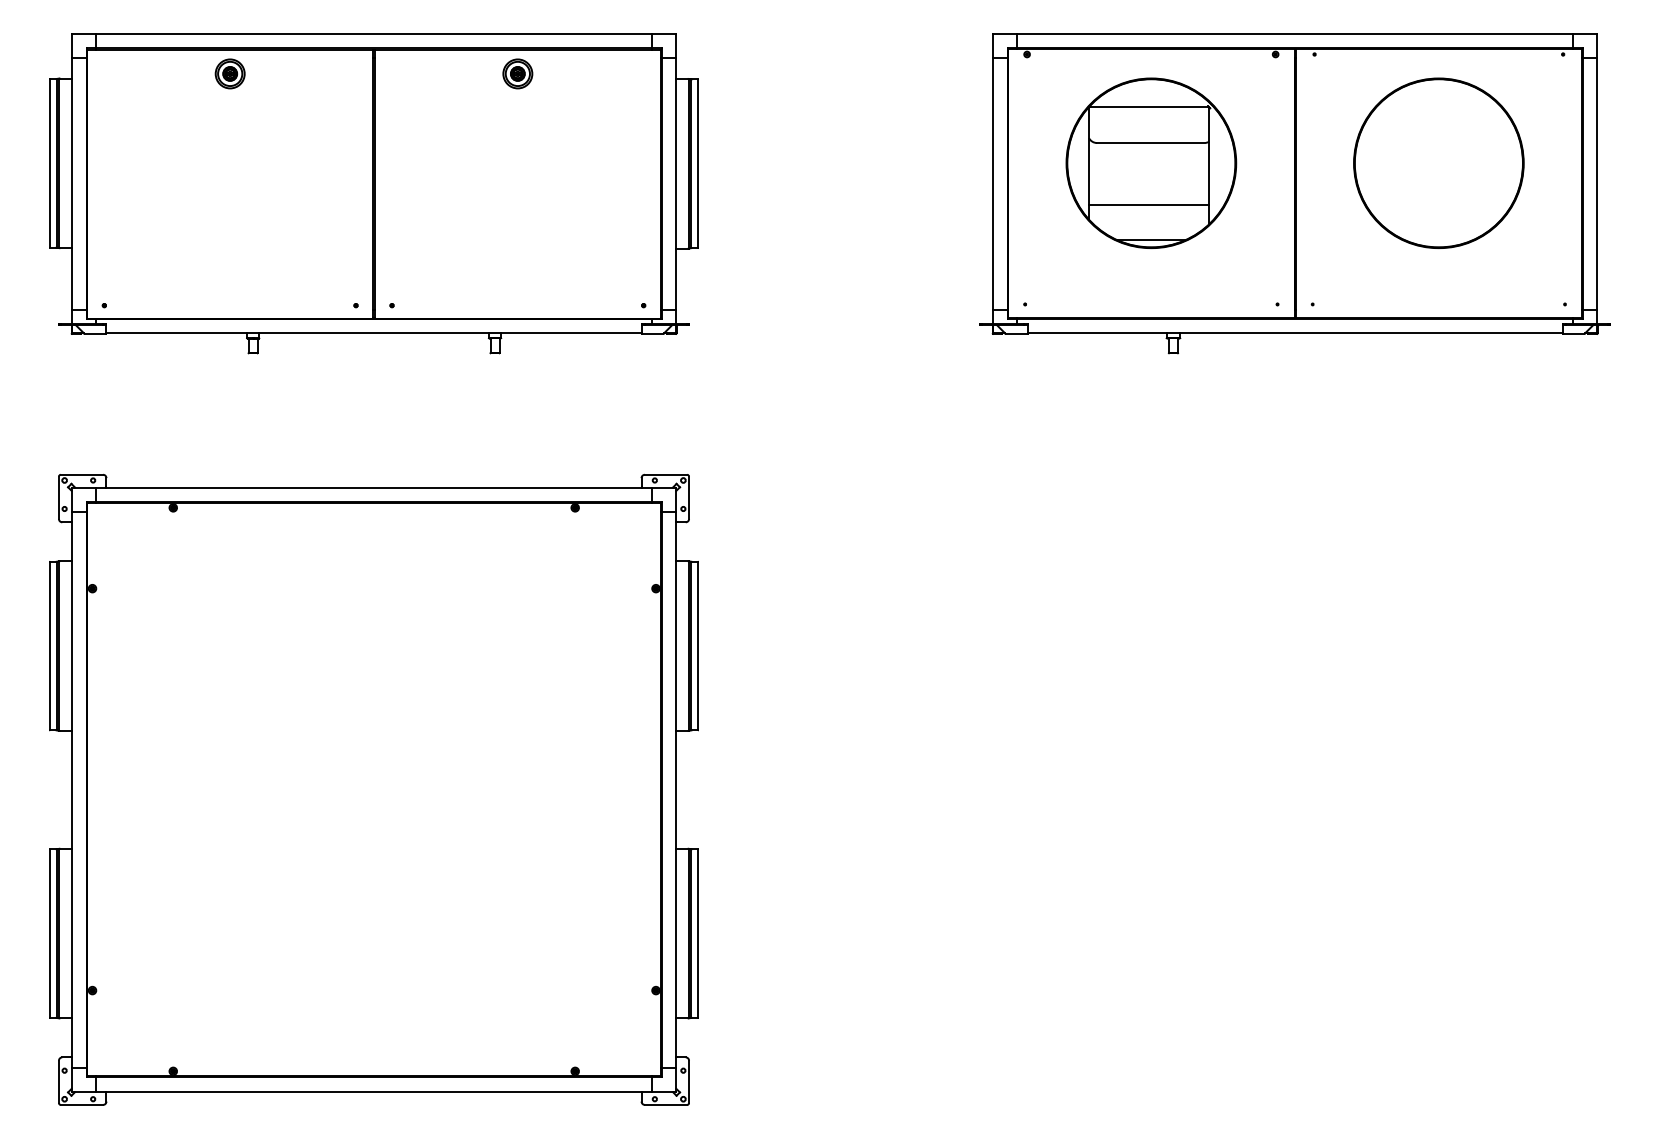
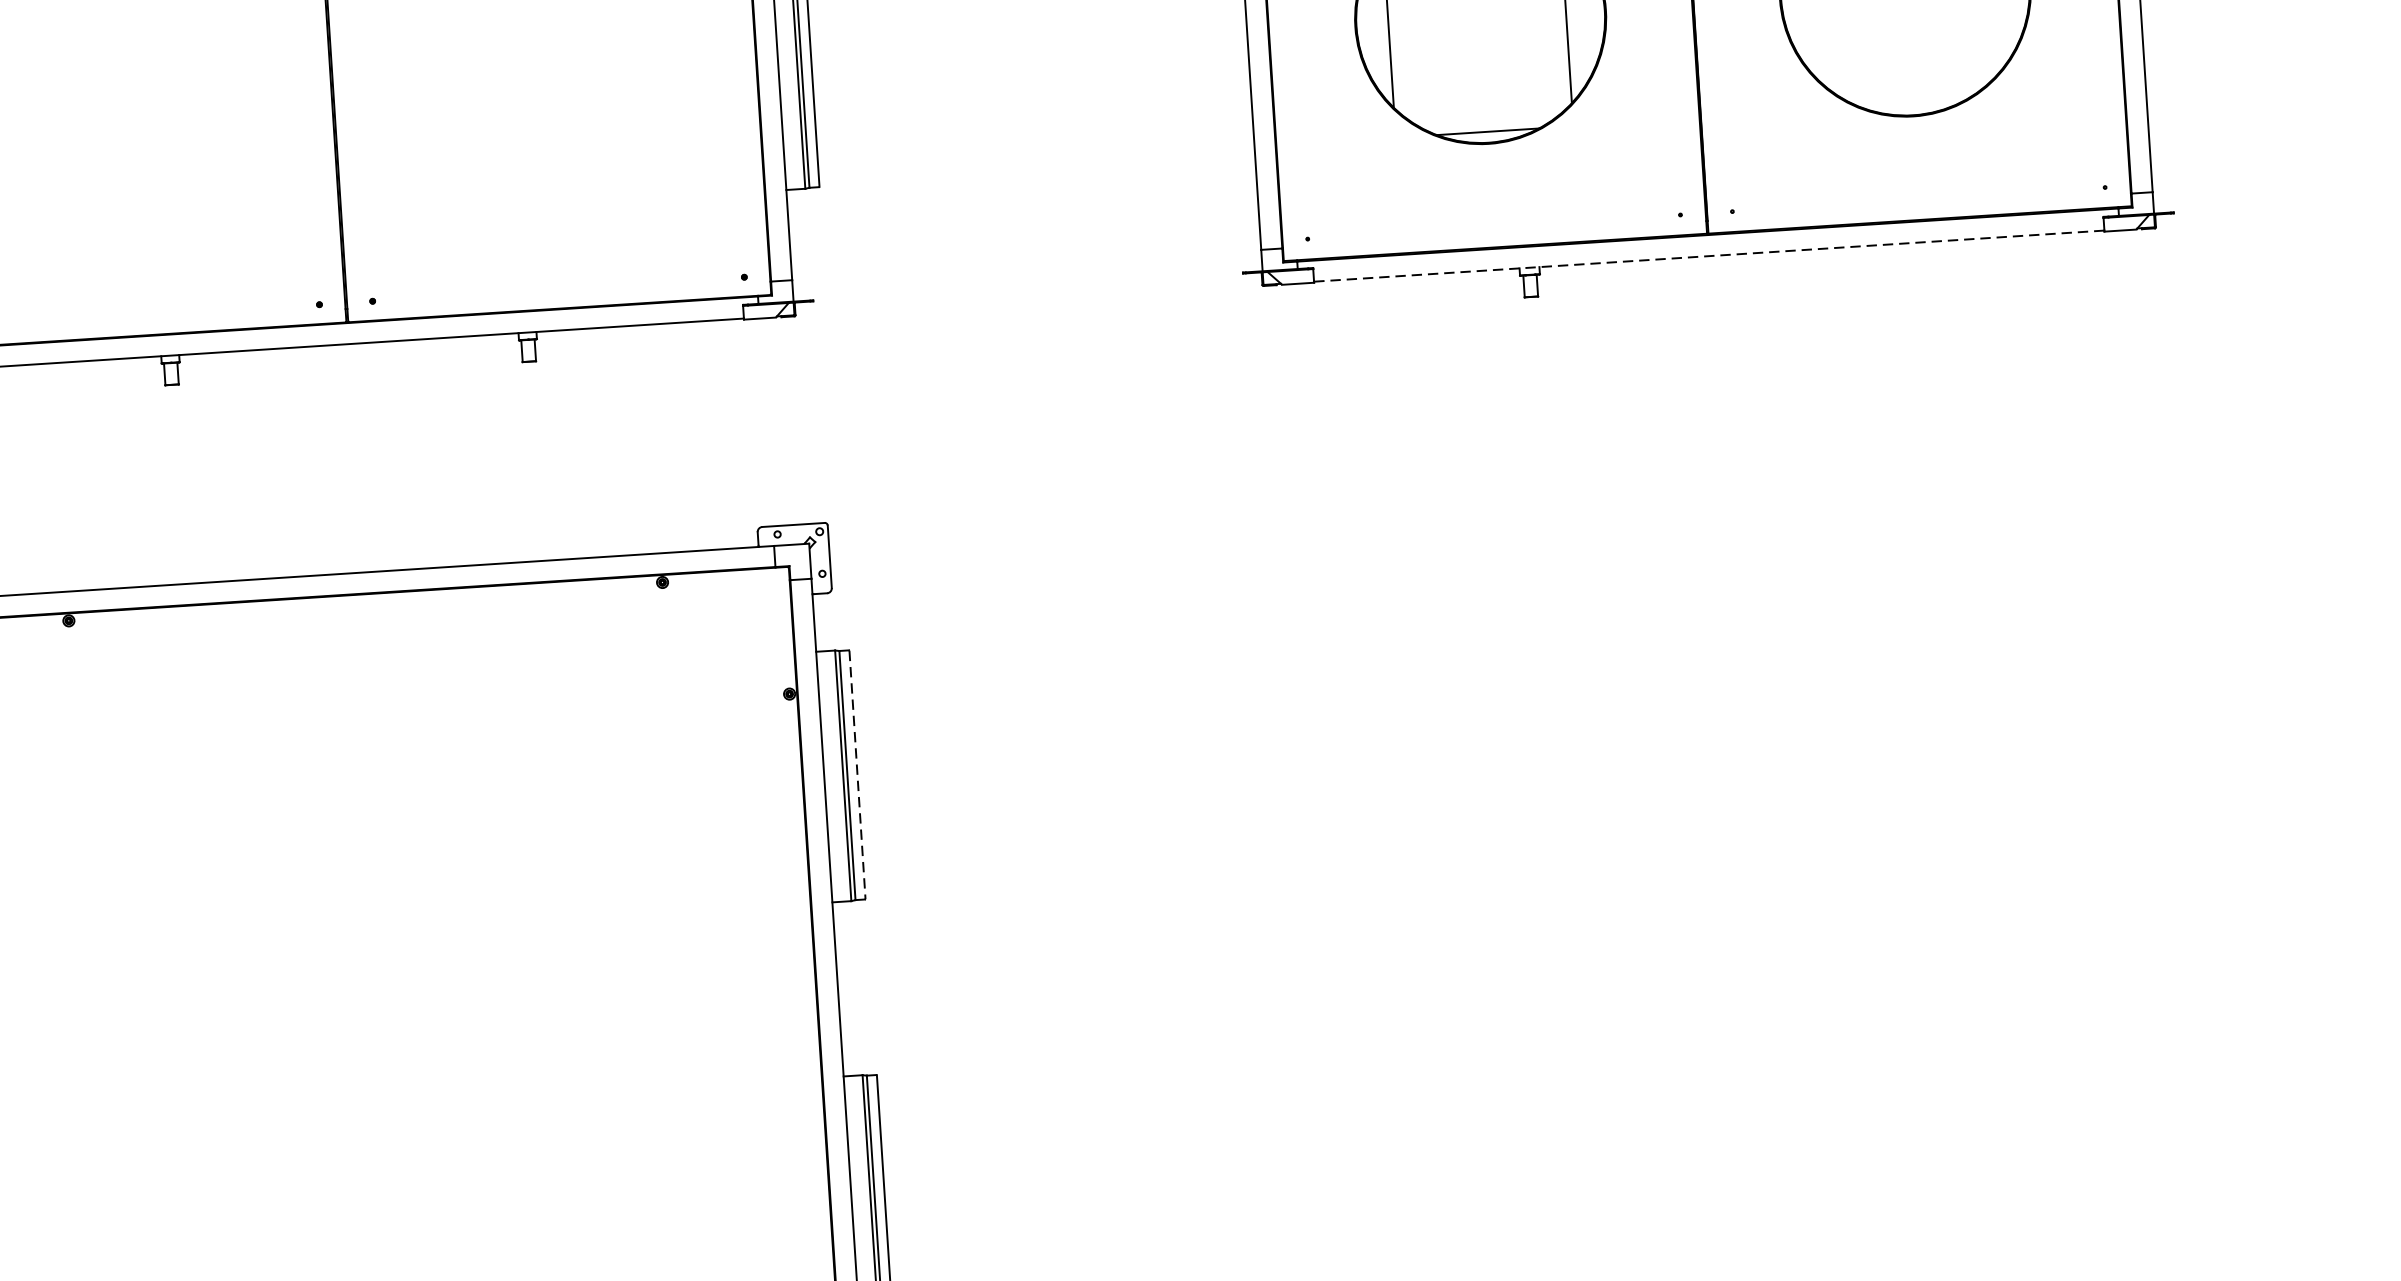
line: (1148, 205) -> (1480, 81), removed
line: (1295, 333) -> (1709, 256), solid -> dashed
line: (698, 646) -> (857, 775), solid -> dashed

